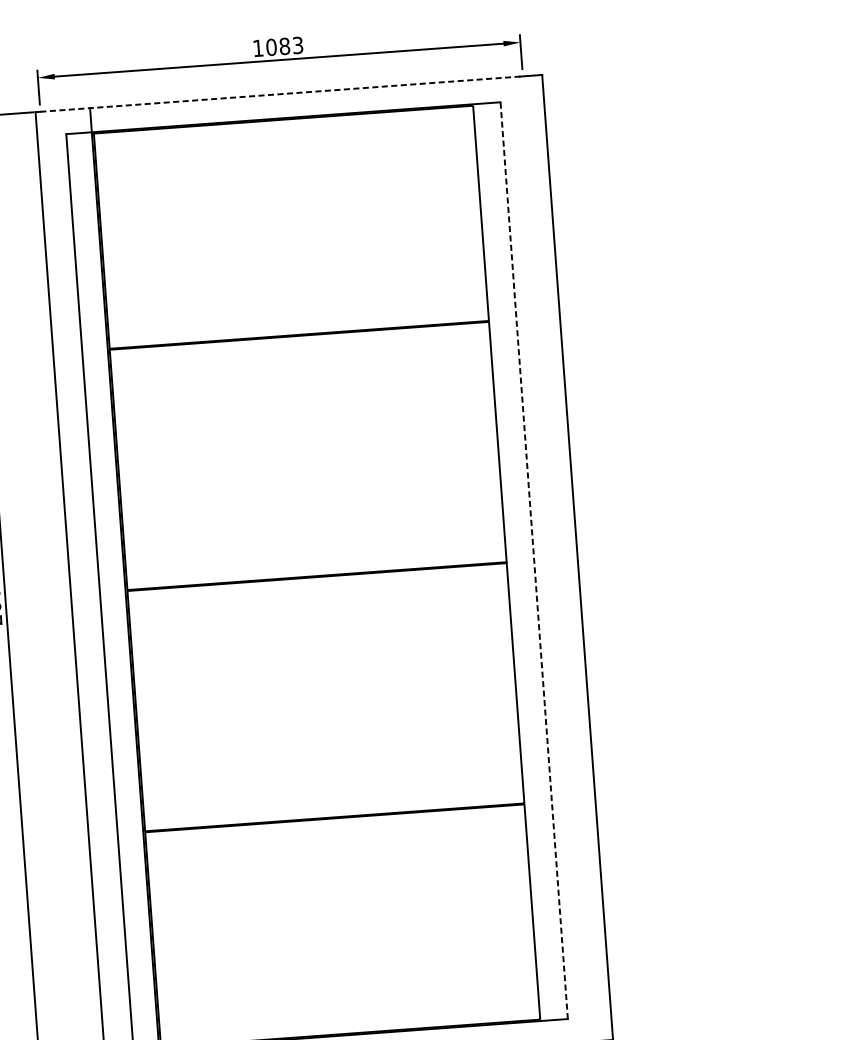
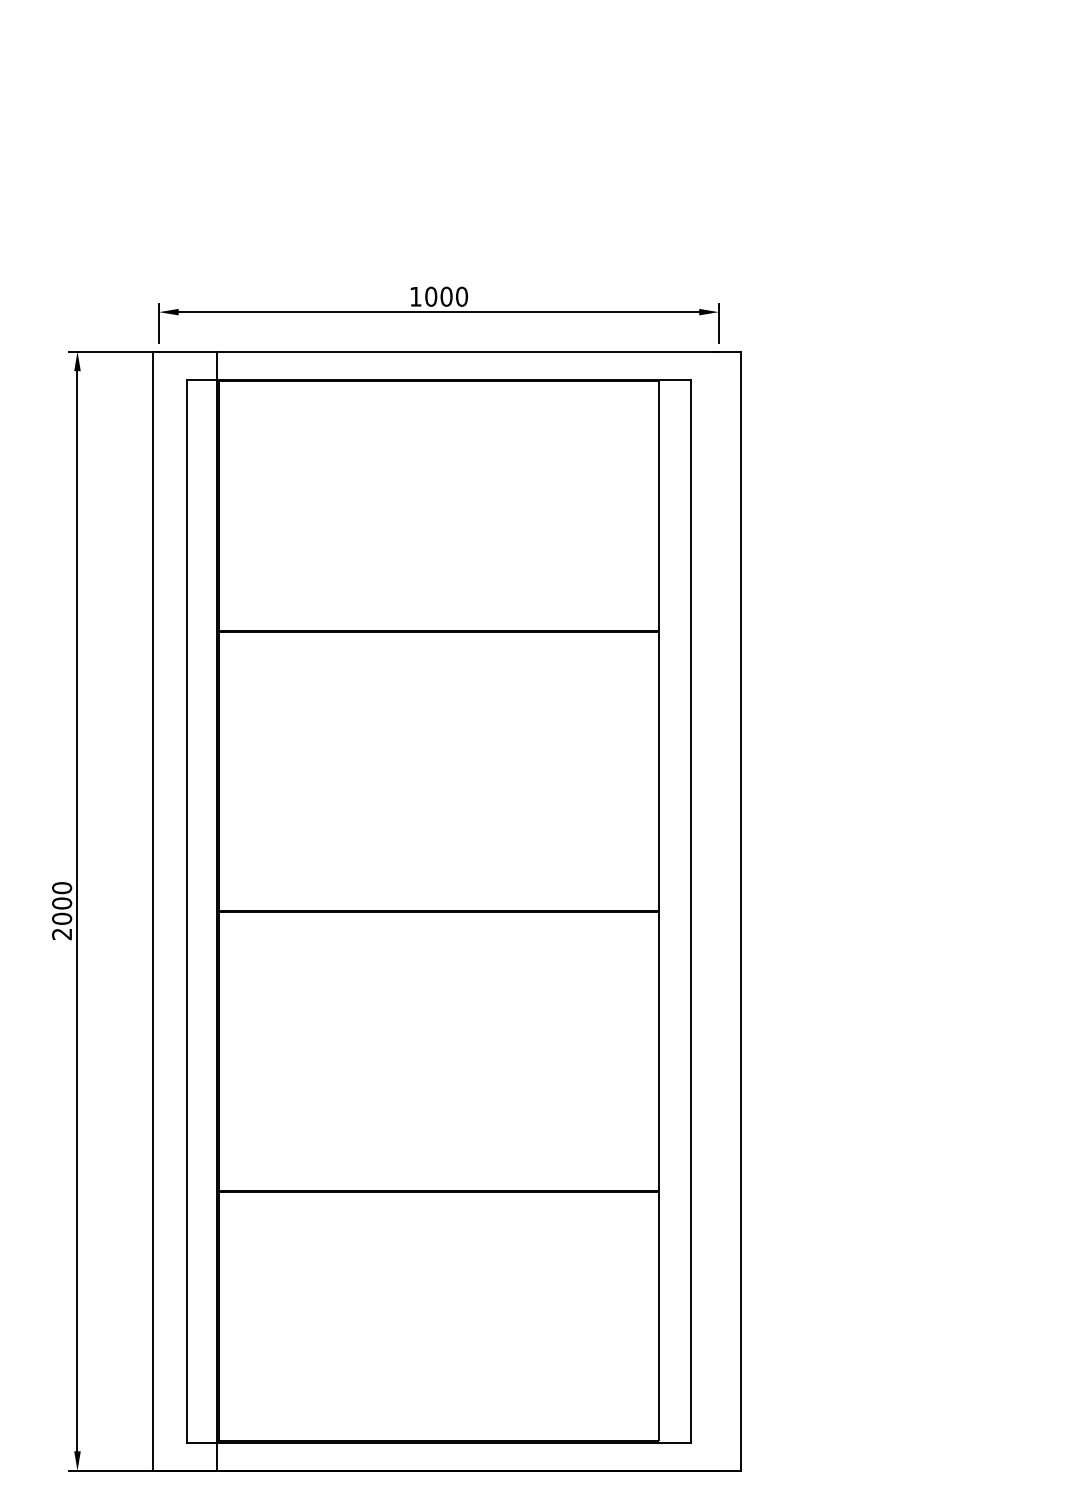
text: (290, 45) -> (453, 296), 1083 -> 1000
line: (281, 94) -> (438, 351), dashed -> solid
line: (533, 560) -> (690, 911), dashed -> solid

